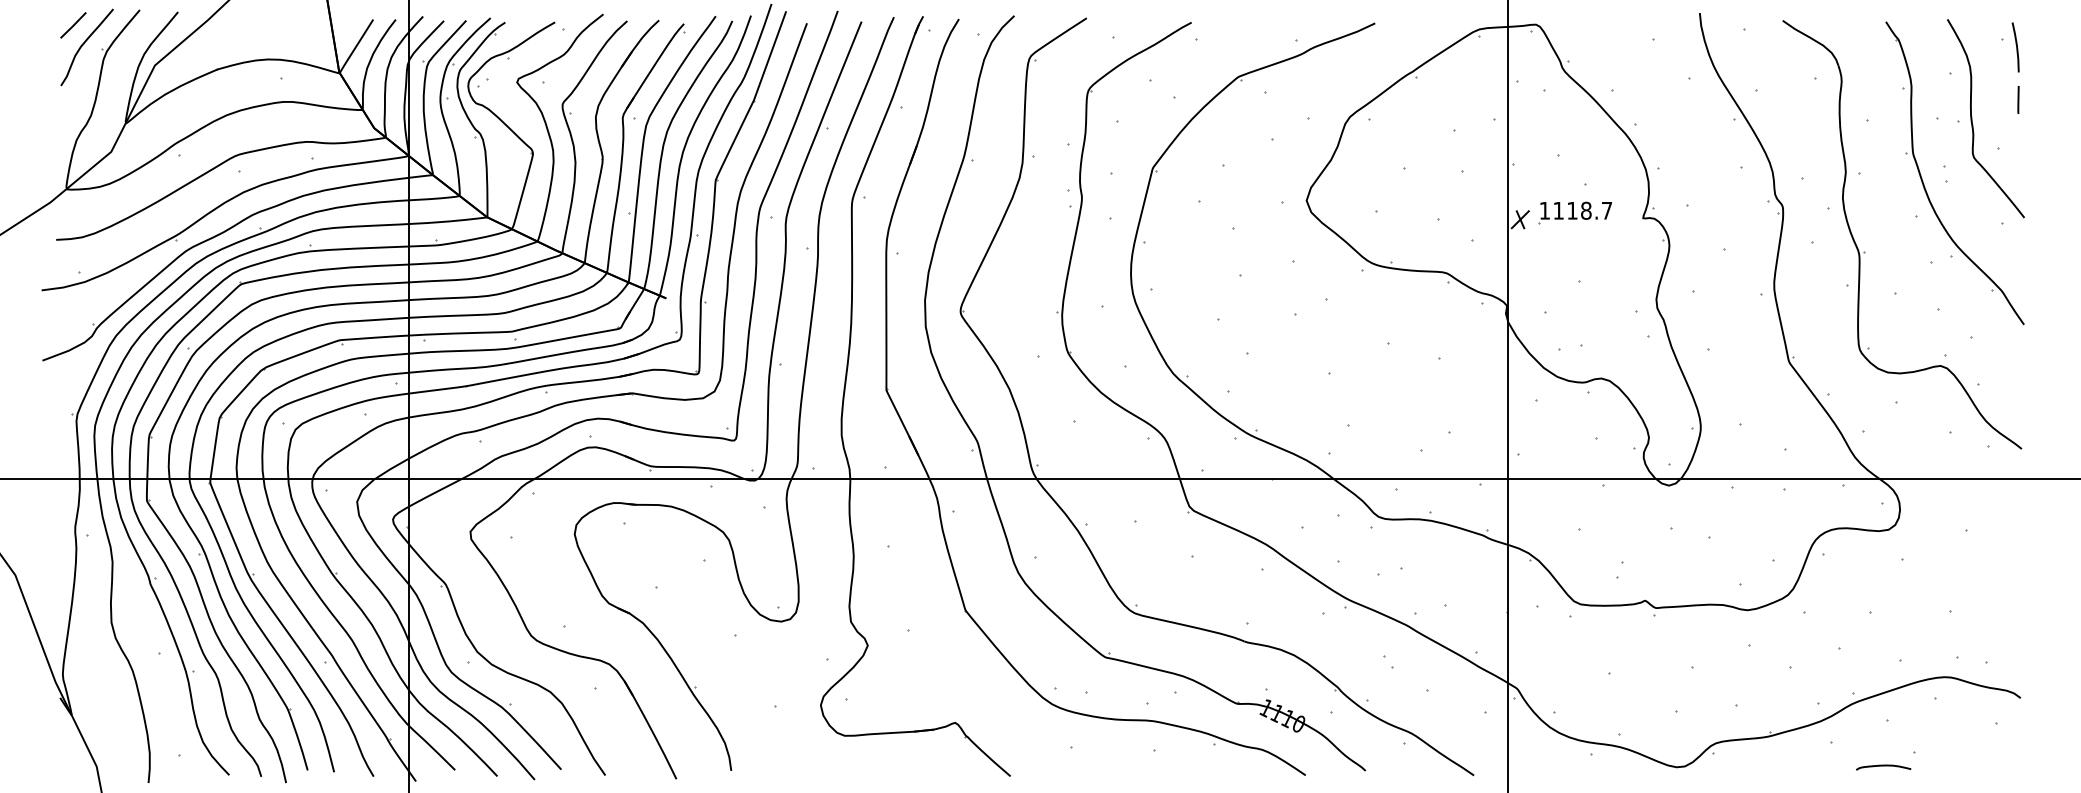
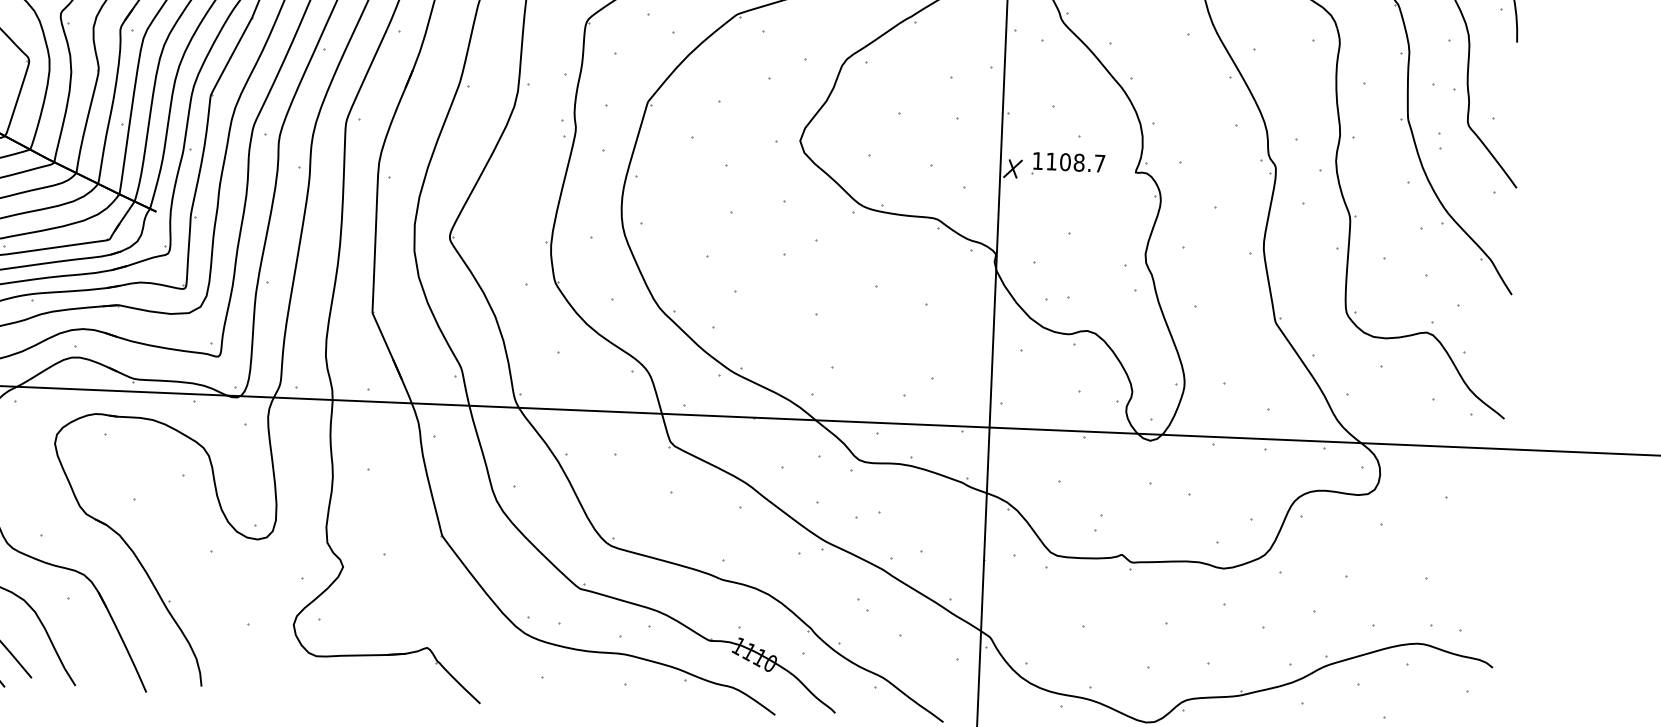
line: (2018, 99) -> (1515, 69), removed
text: (1572, 210) -> (1065, 161), 1118.7 -> 1108.7

